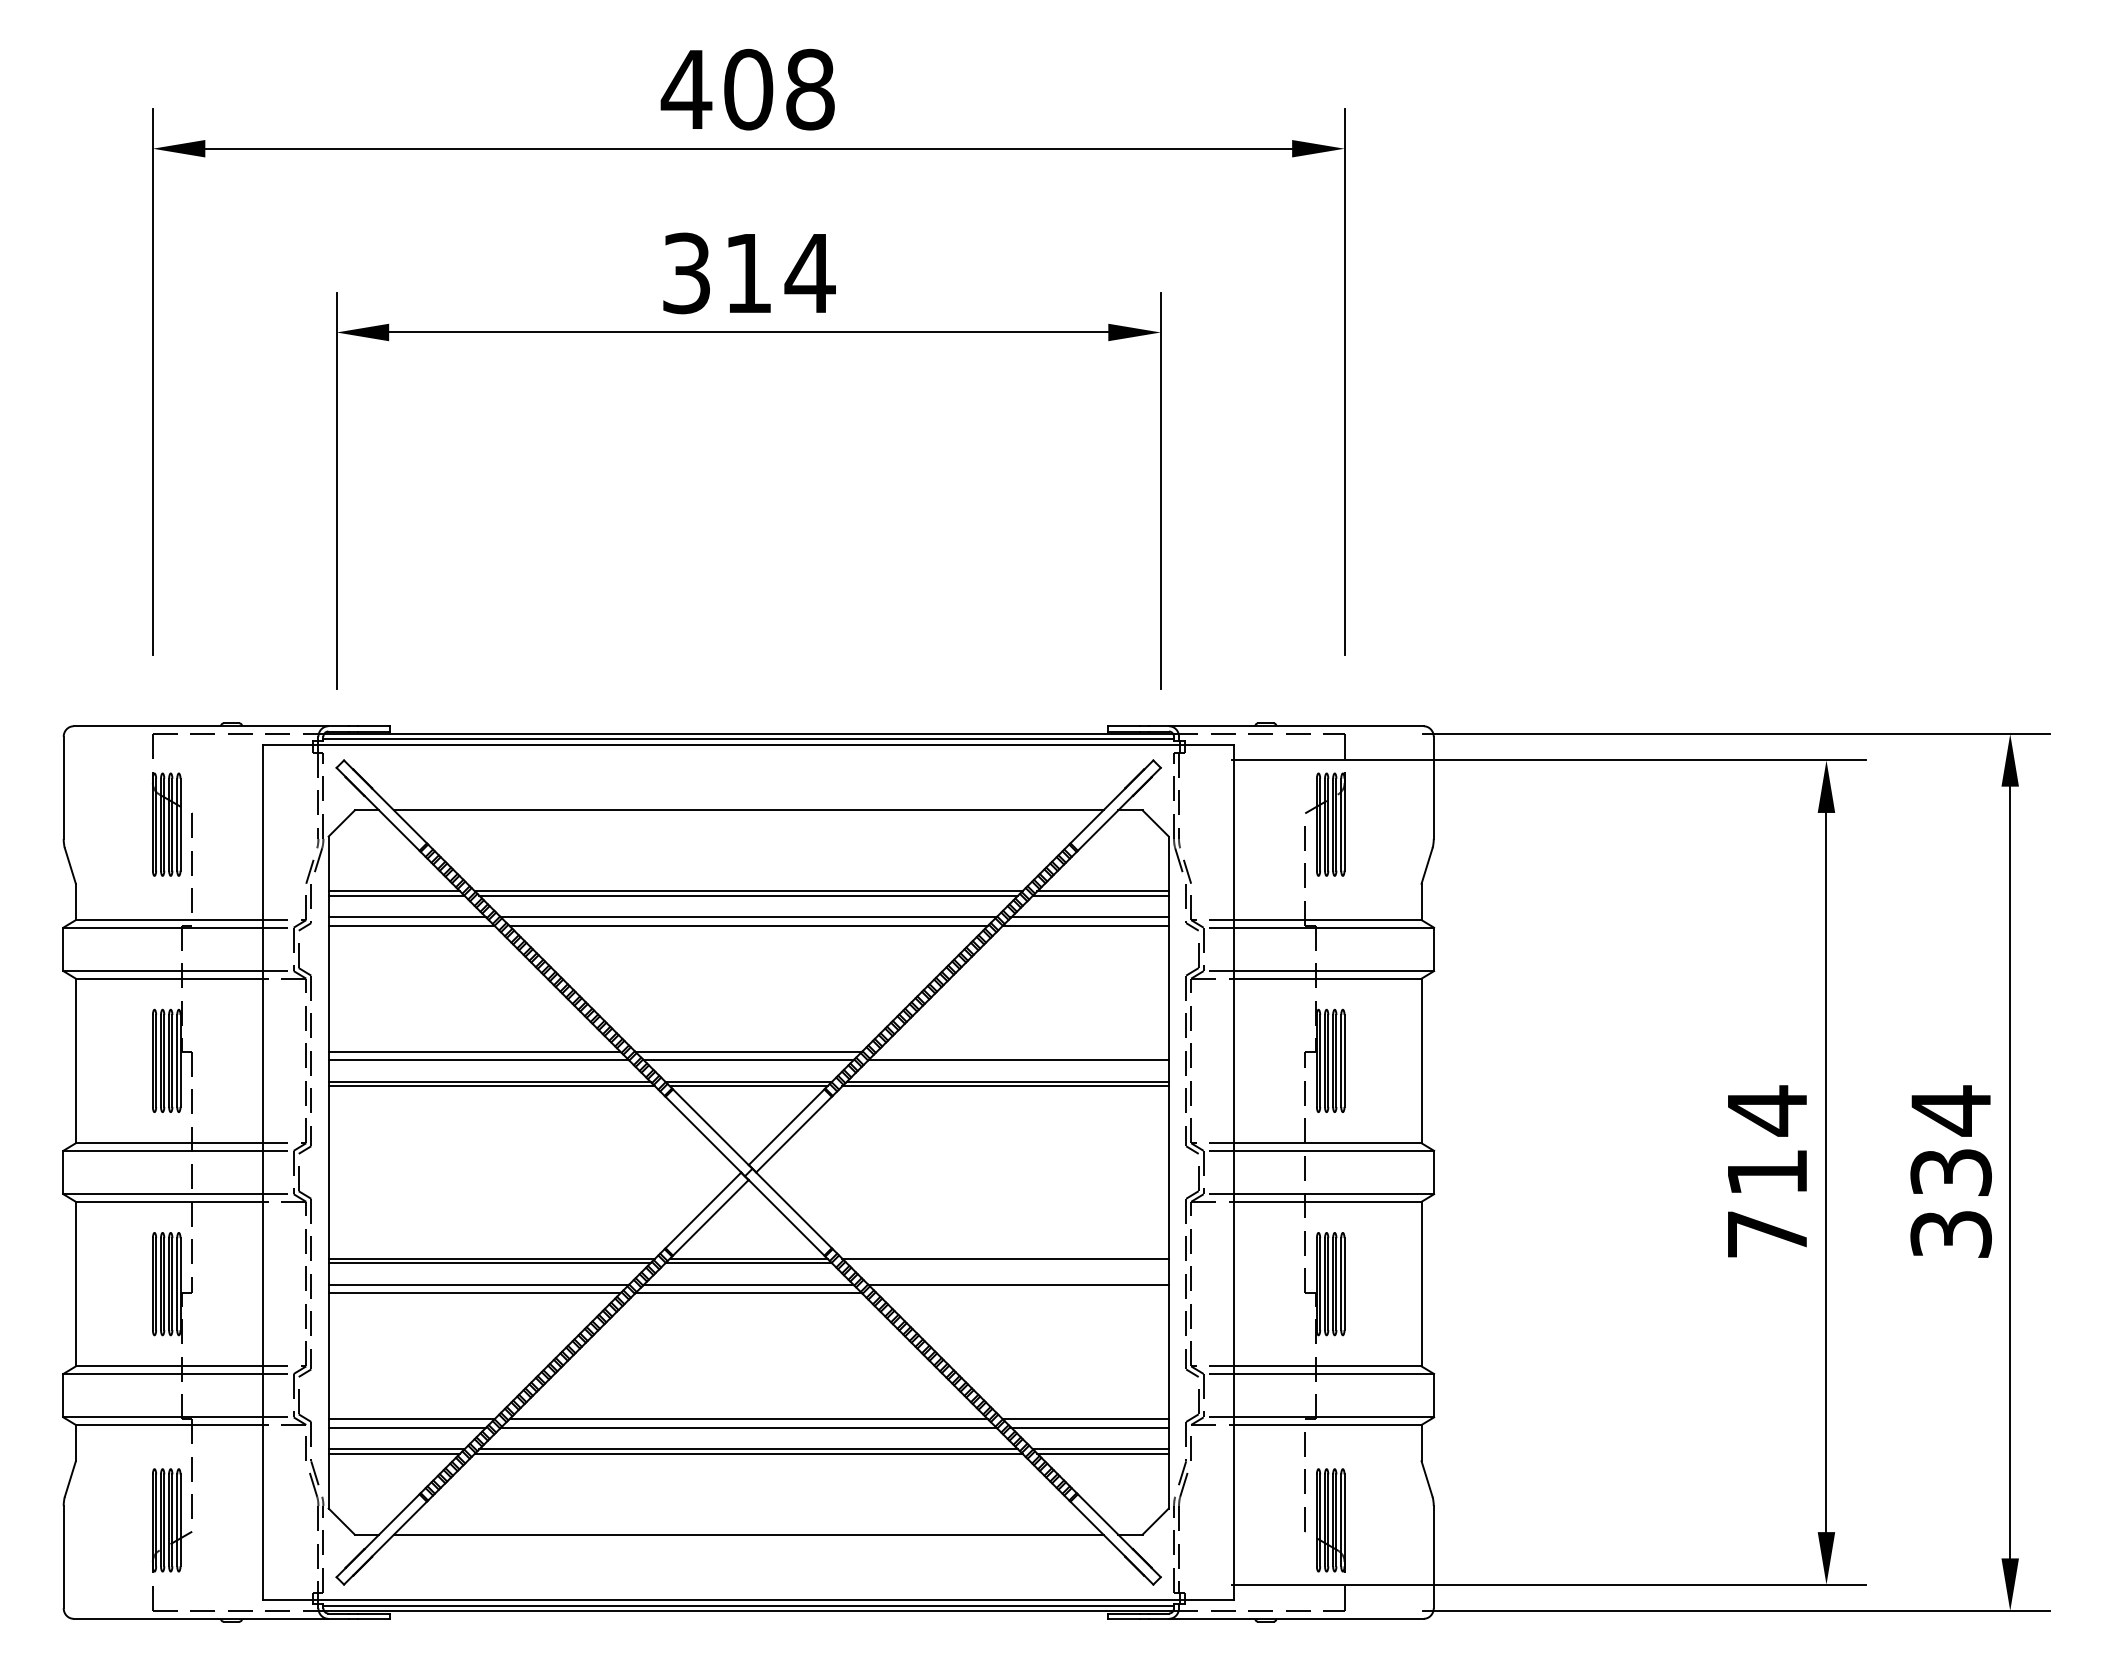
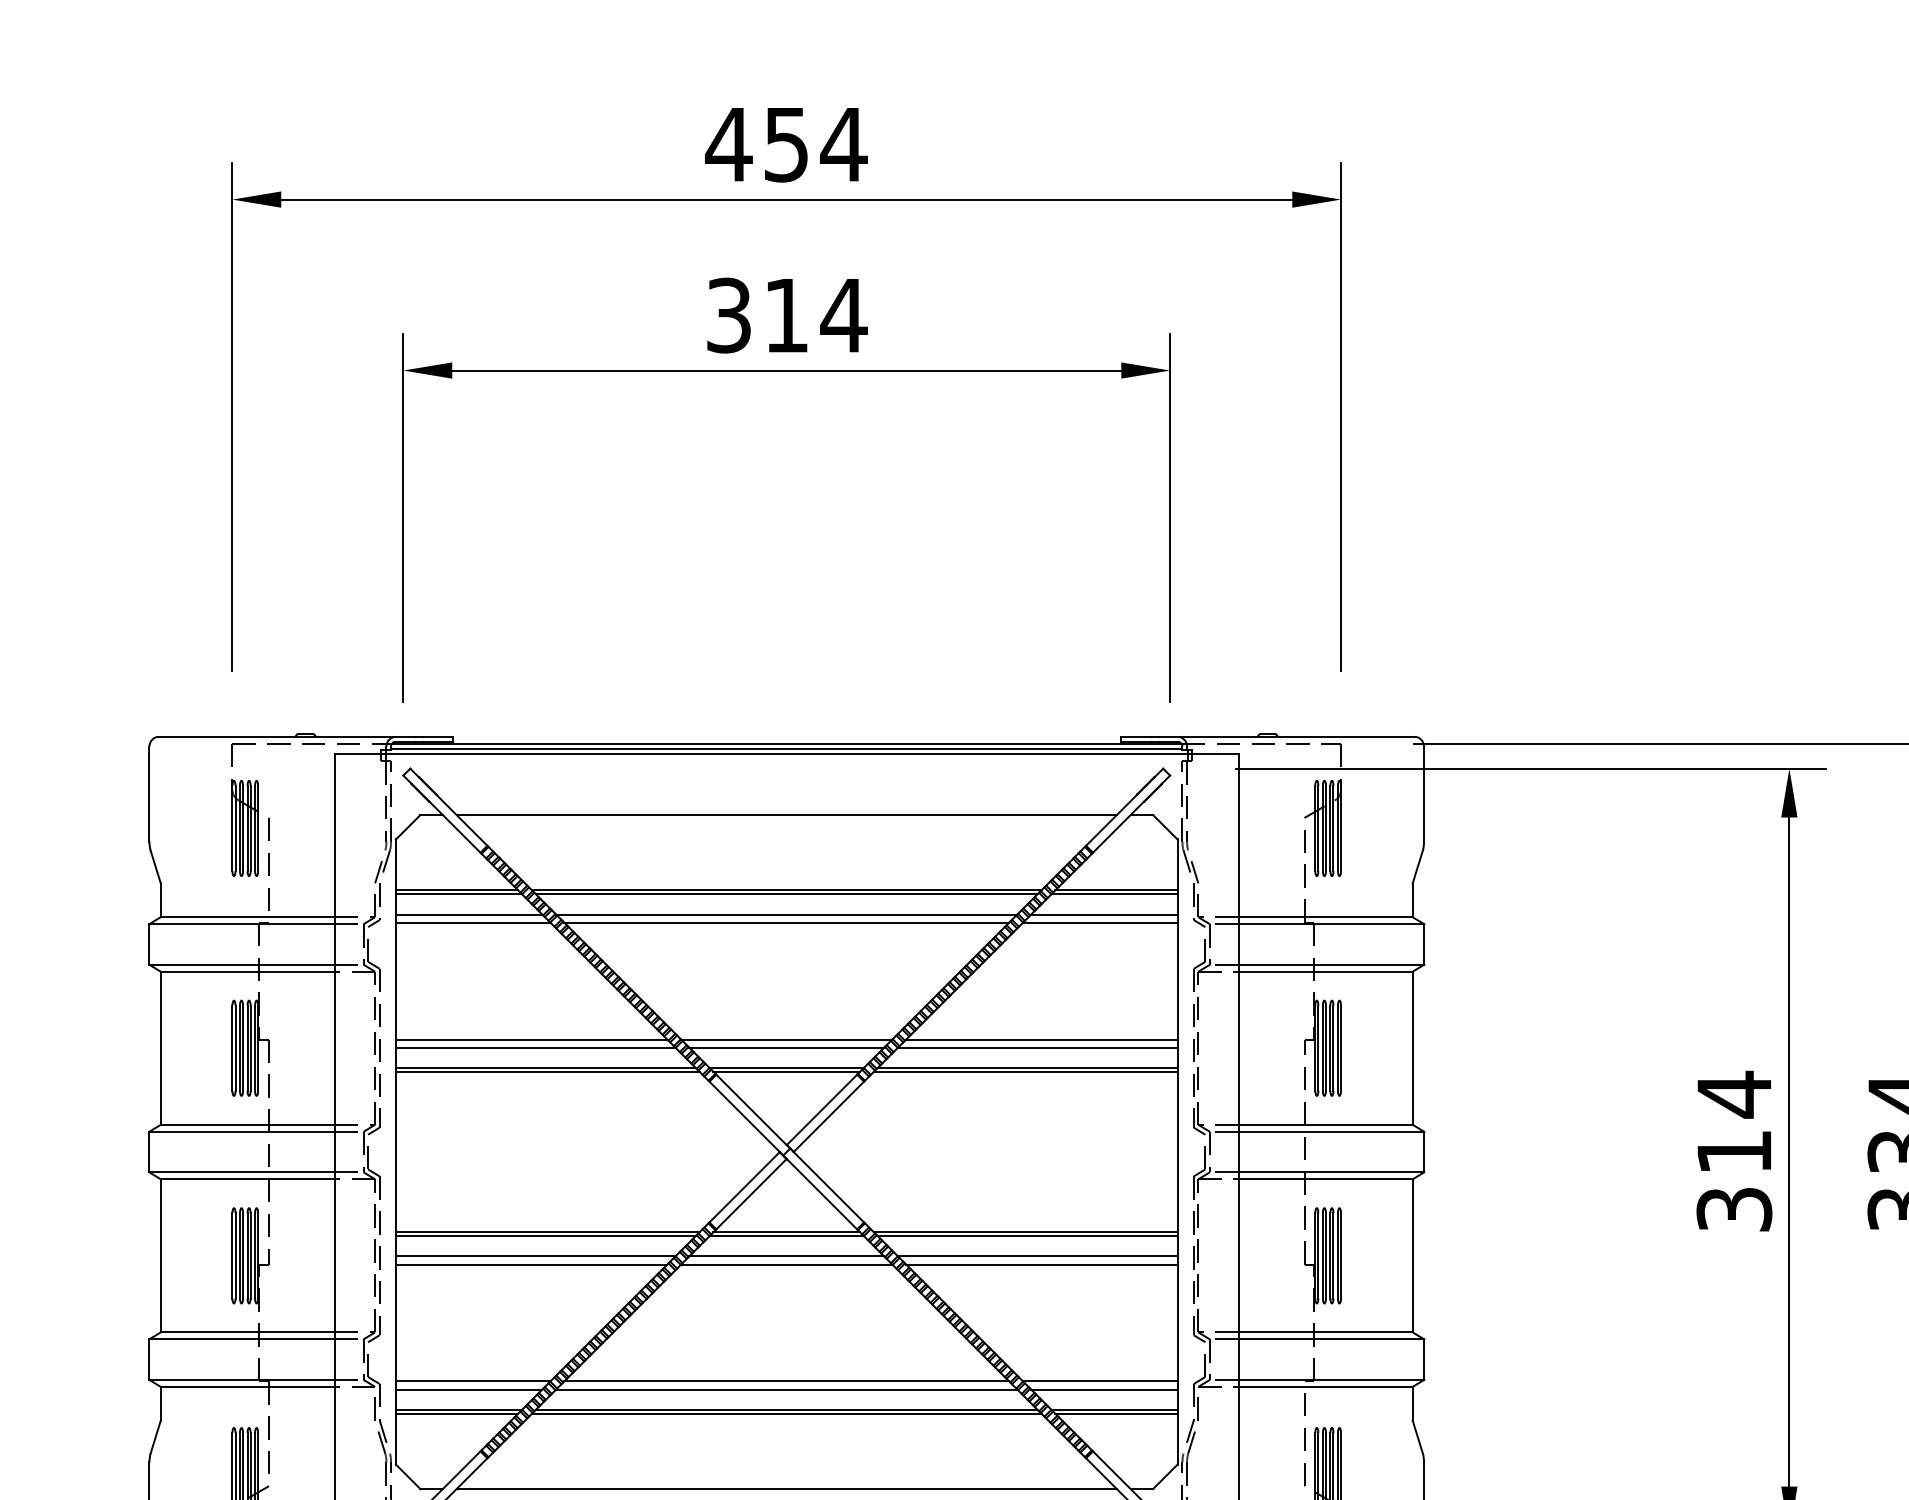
text: (779, 89) -> (815, 144), 408 -> 454
line: (1022, 1051) -> (1041, 1039), added
text: (1767, 1234) -> (1734, 1209), 714 -> 314
line: (1007, 1263) -> (1027, 1236), added
line: (1022, 1293) -> (1041, 1264), added

